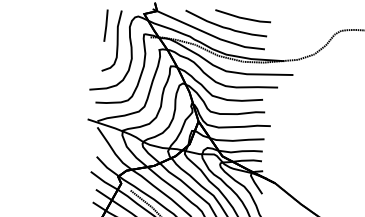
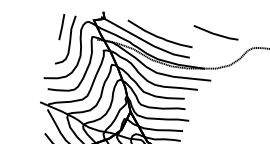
line: (242, 17) -> (215, 33), moved

